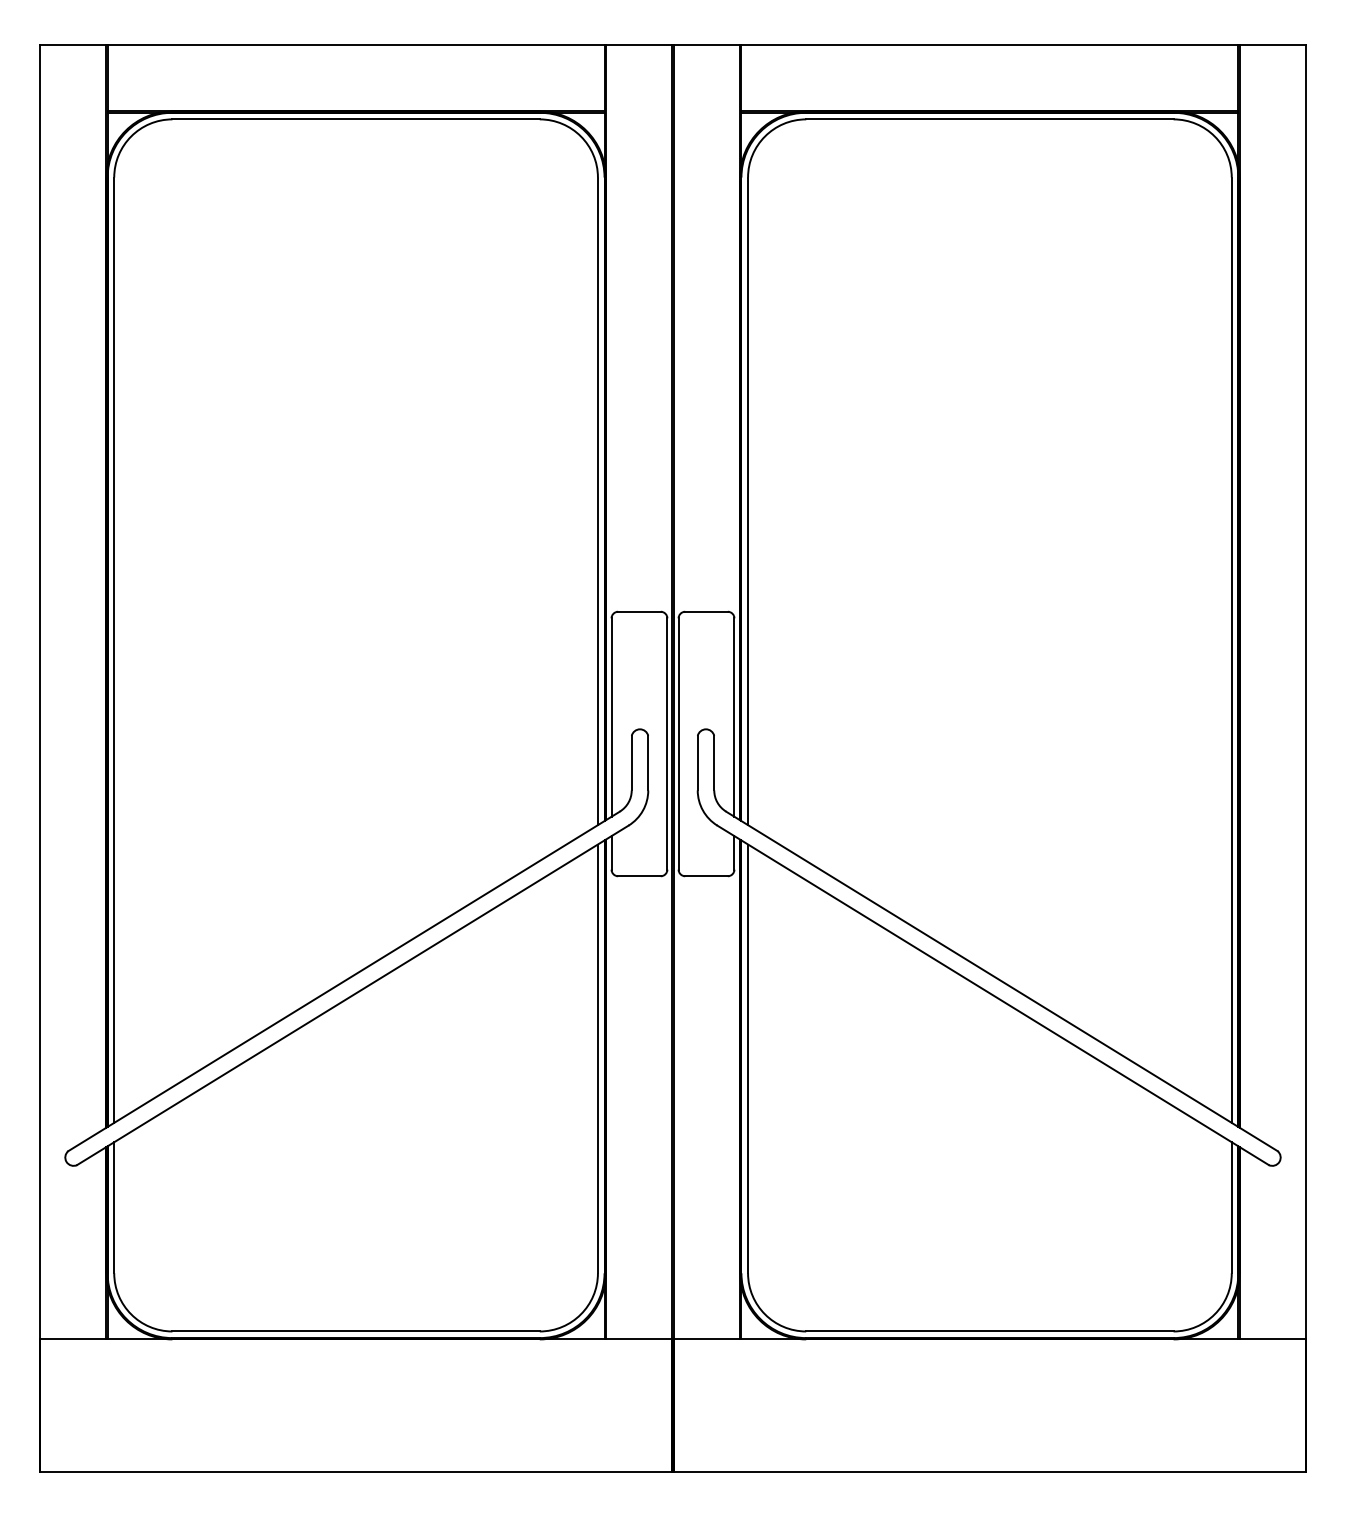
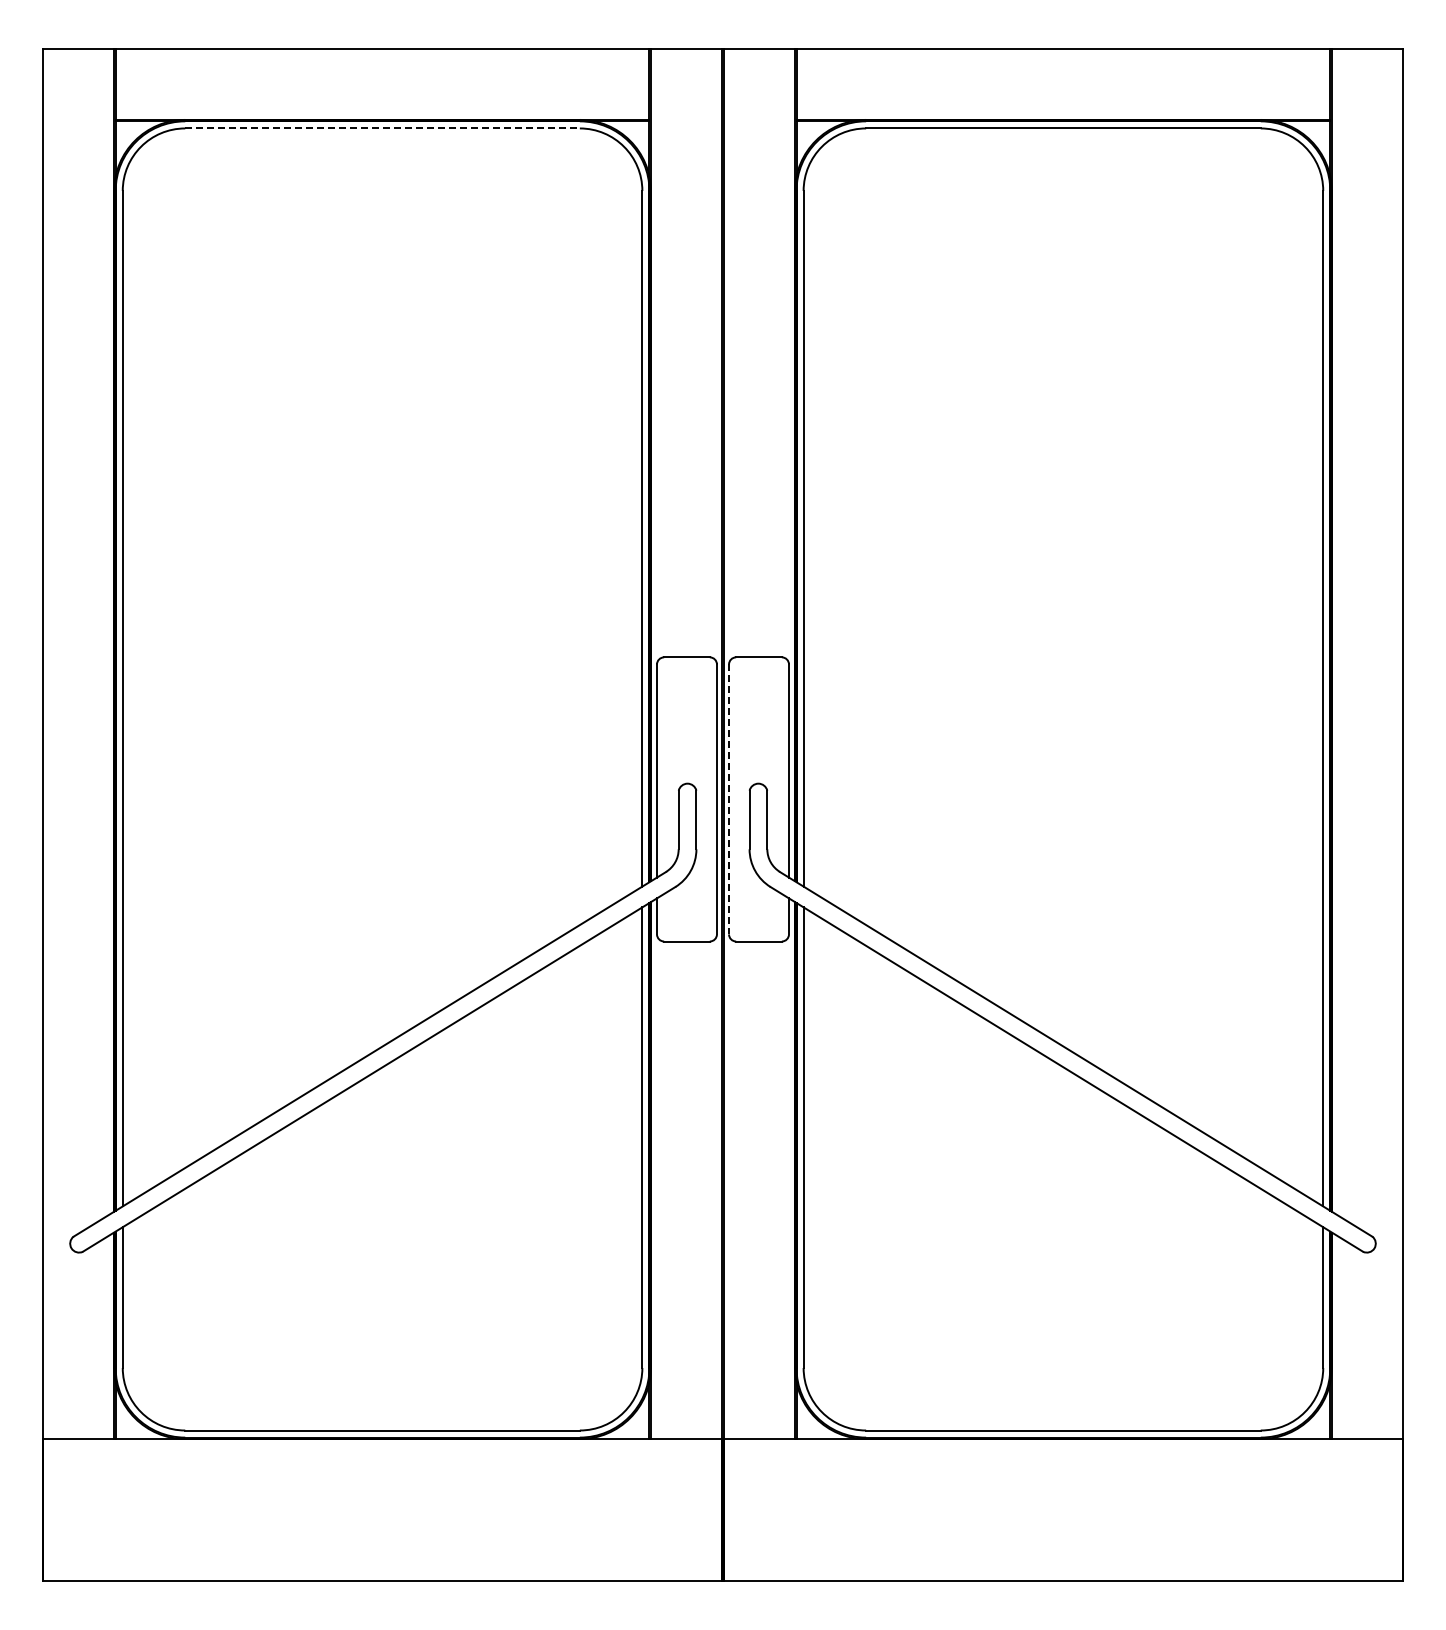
line: (356, 119) -> (383, 128), solid -> dashed
line: (679, 744) -> (729, 799), solid -> dashed

